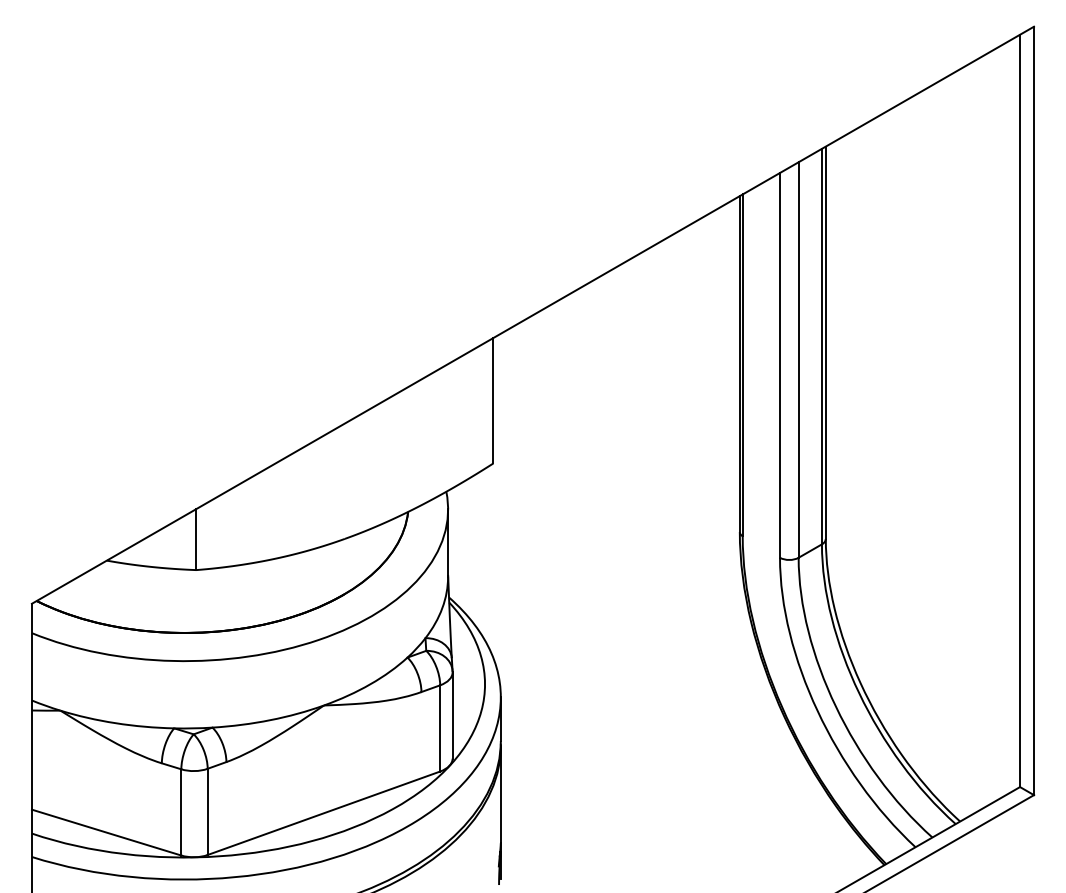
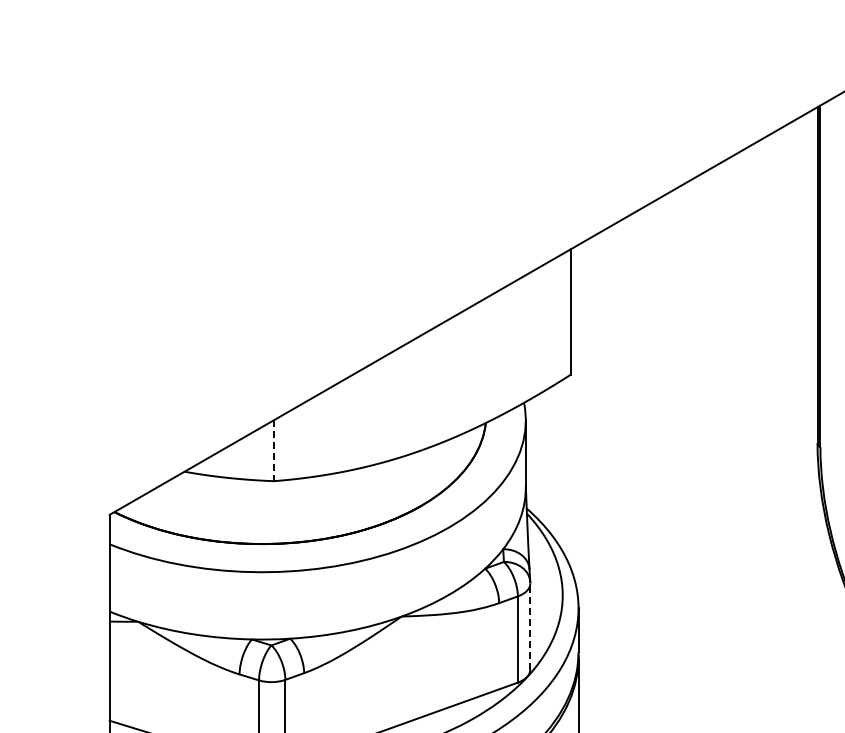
line: (196, 540) -> (274, 451), solid -> dashed
line: (452, 715) -> (530, 626), solid -> dashed

